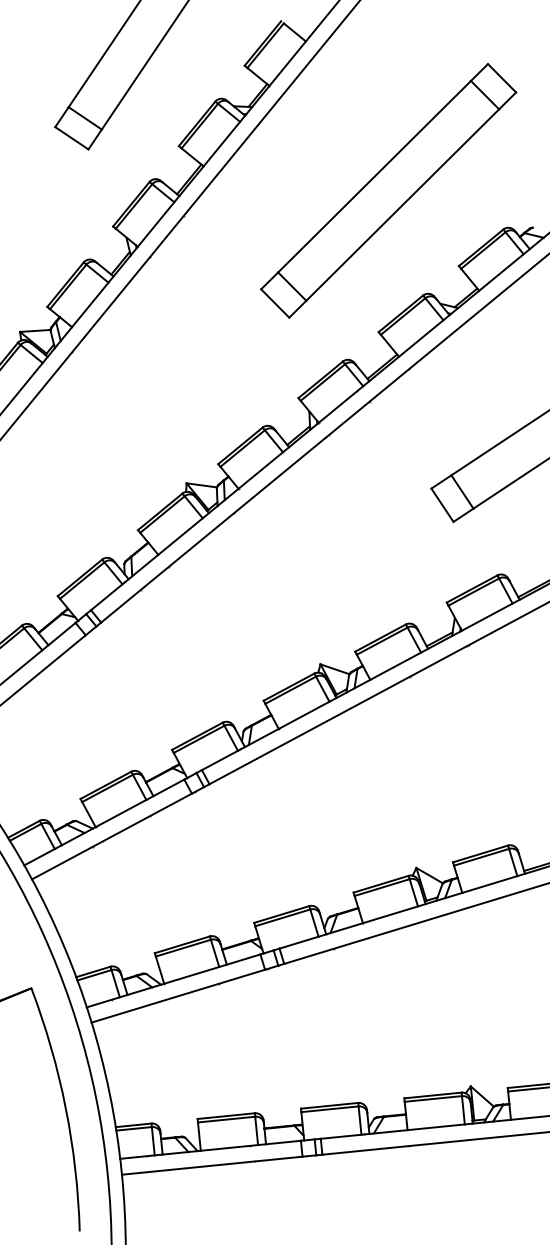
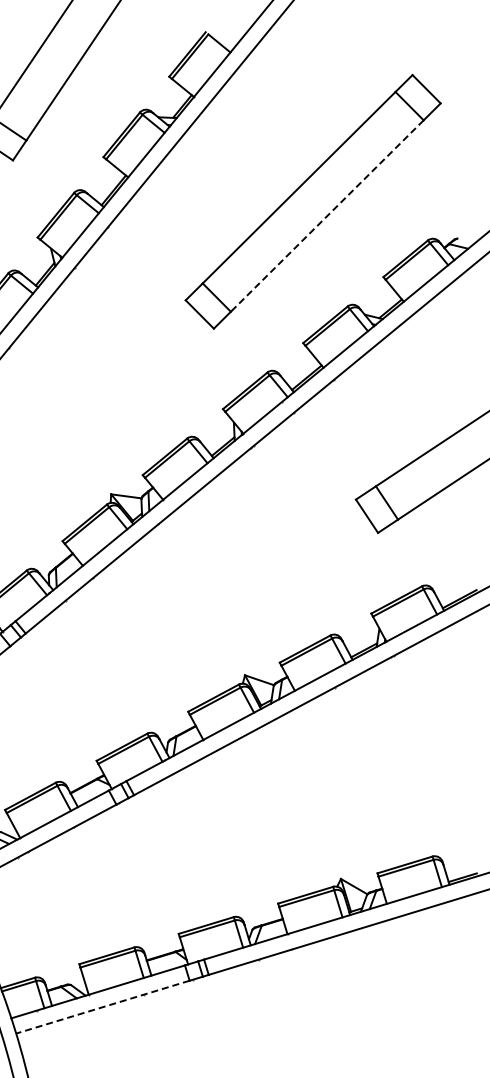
line: (402, 205) -> (327, 216), solid -> dashed
line: (178, 996) -> (103, 1007), solid -> dashed

